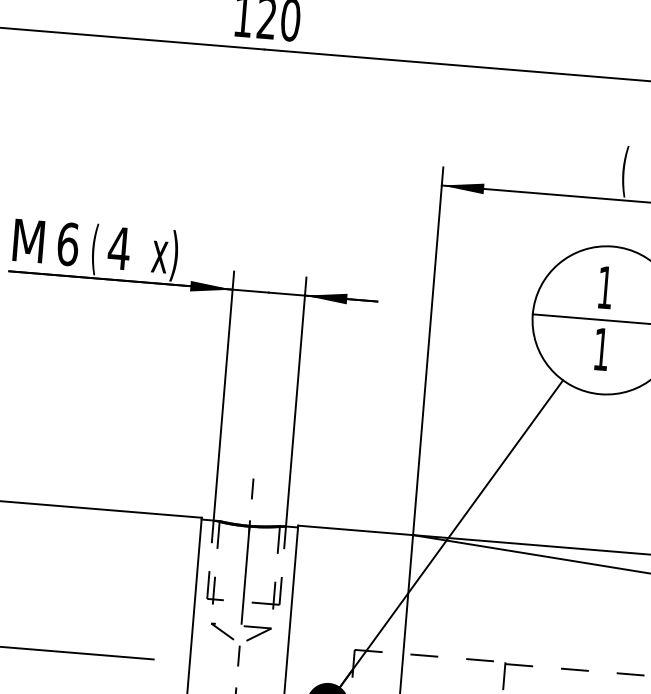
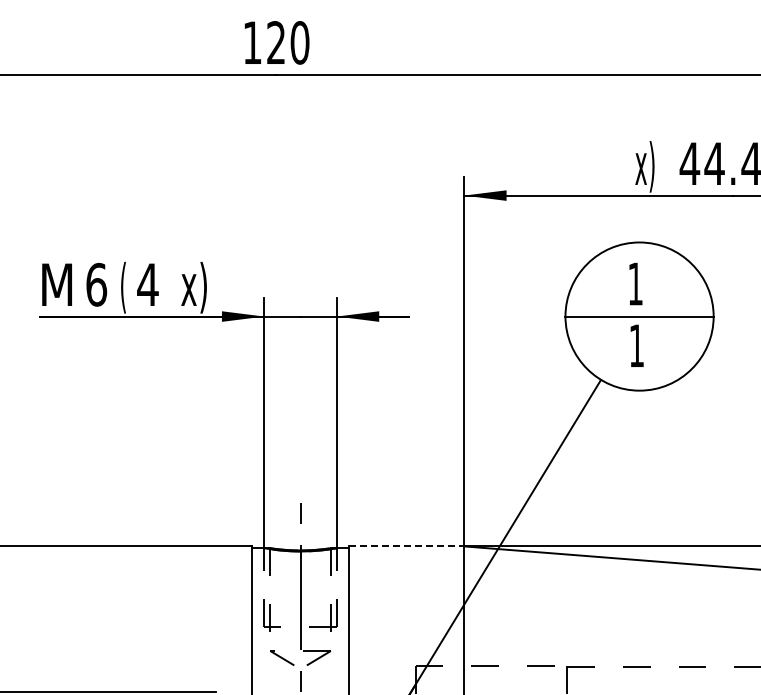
text: (623, 171) -> (644, 166), ( -> x)
line: (355, 530) -> (406, 546), solid -> dashed

